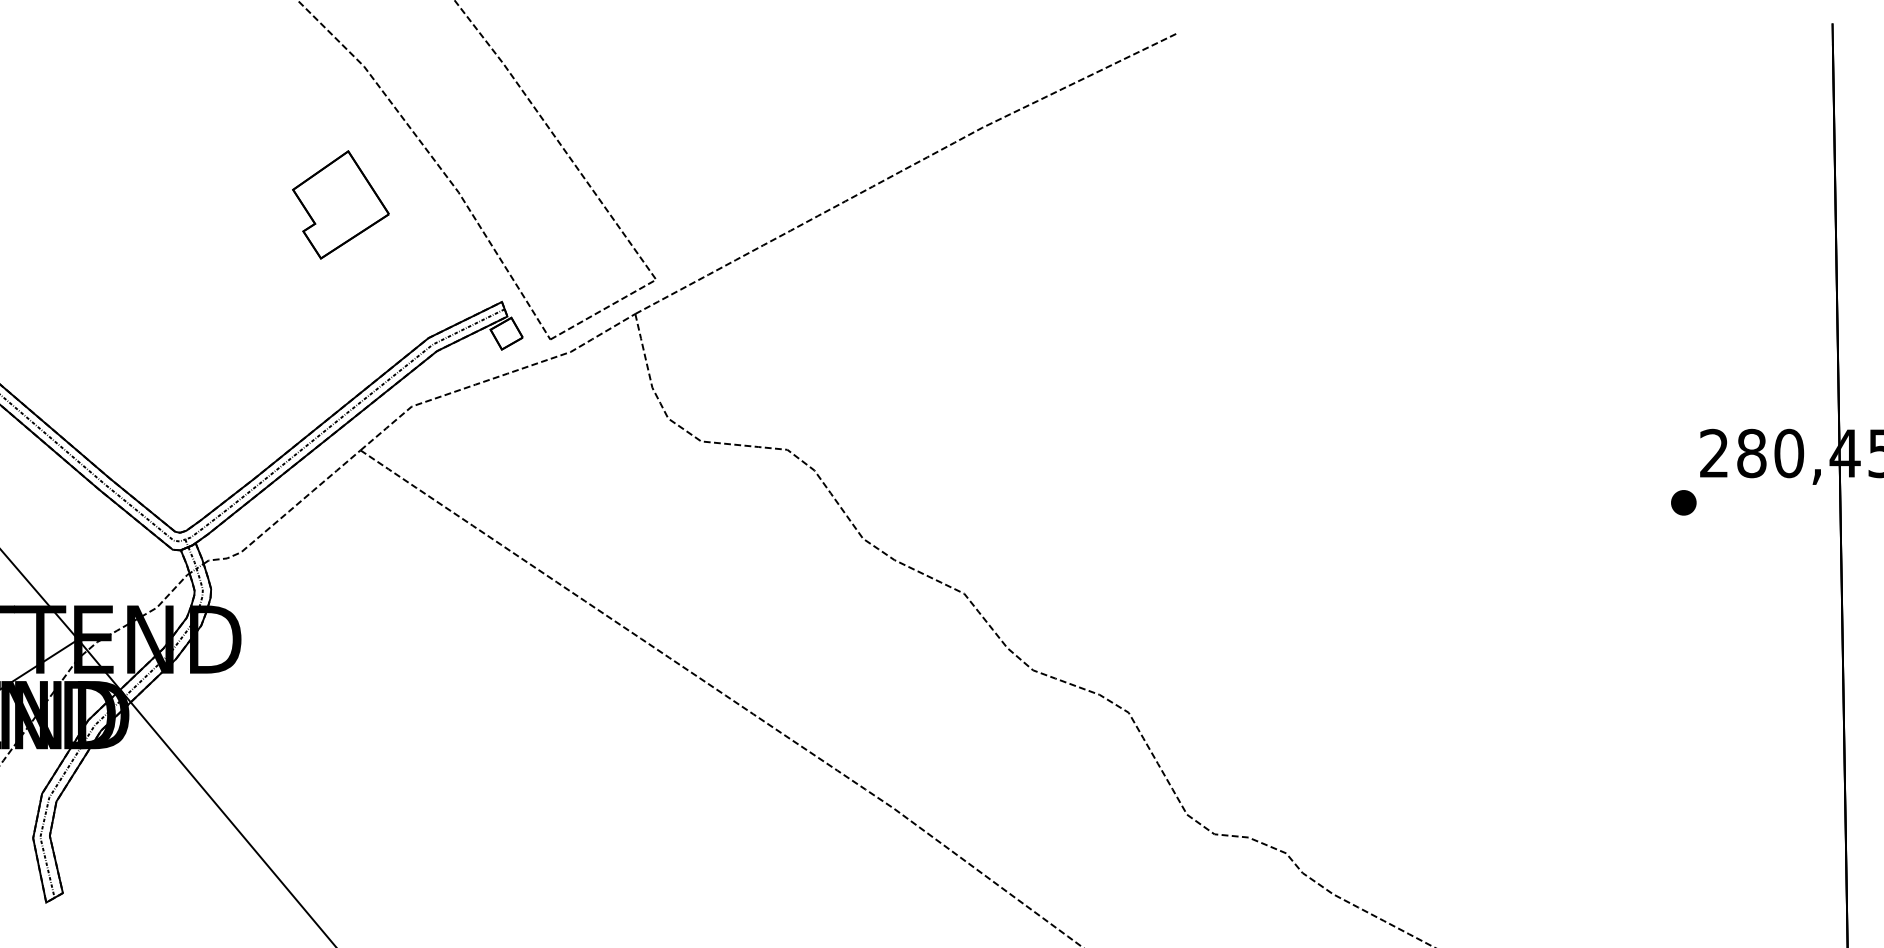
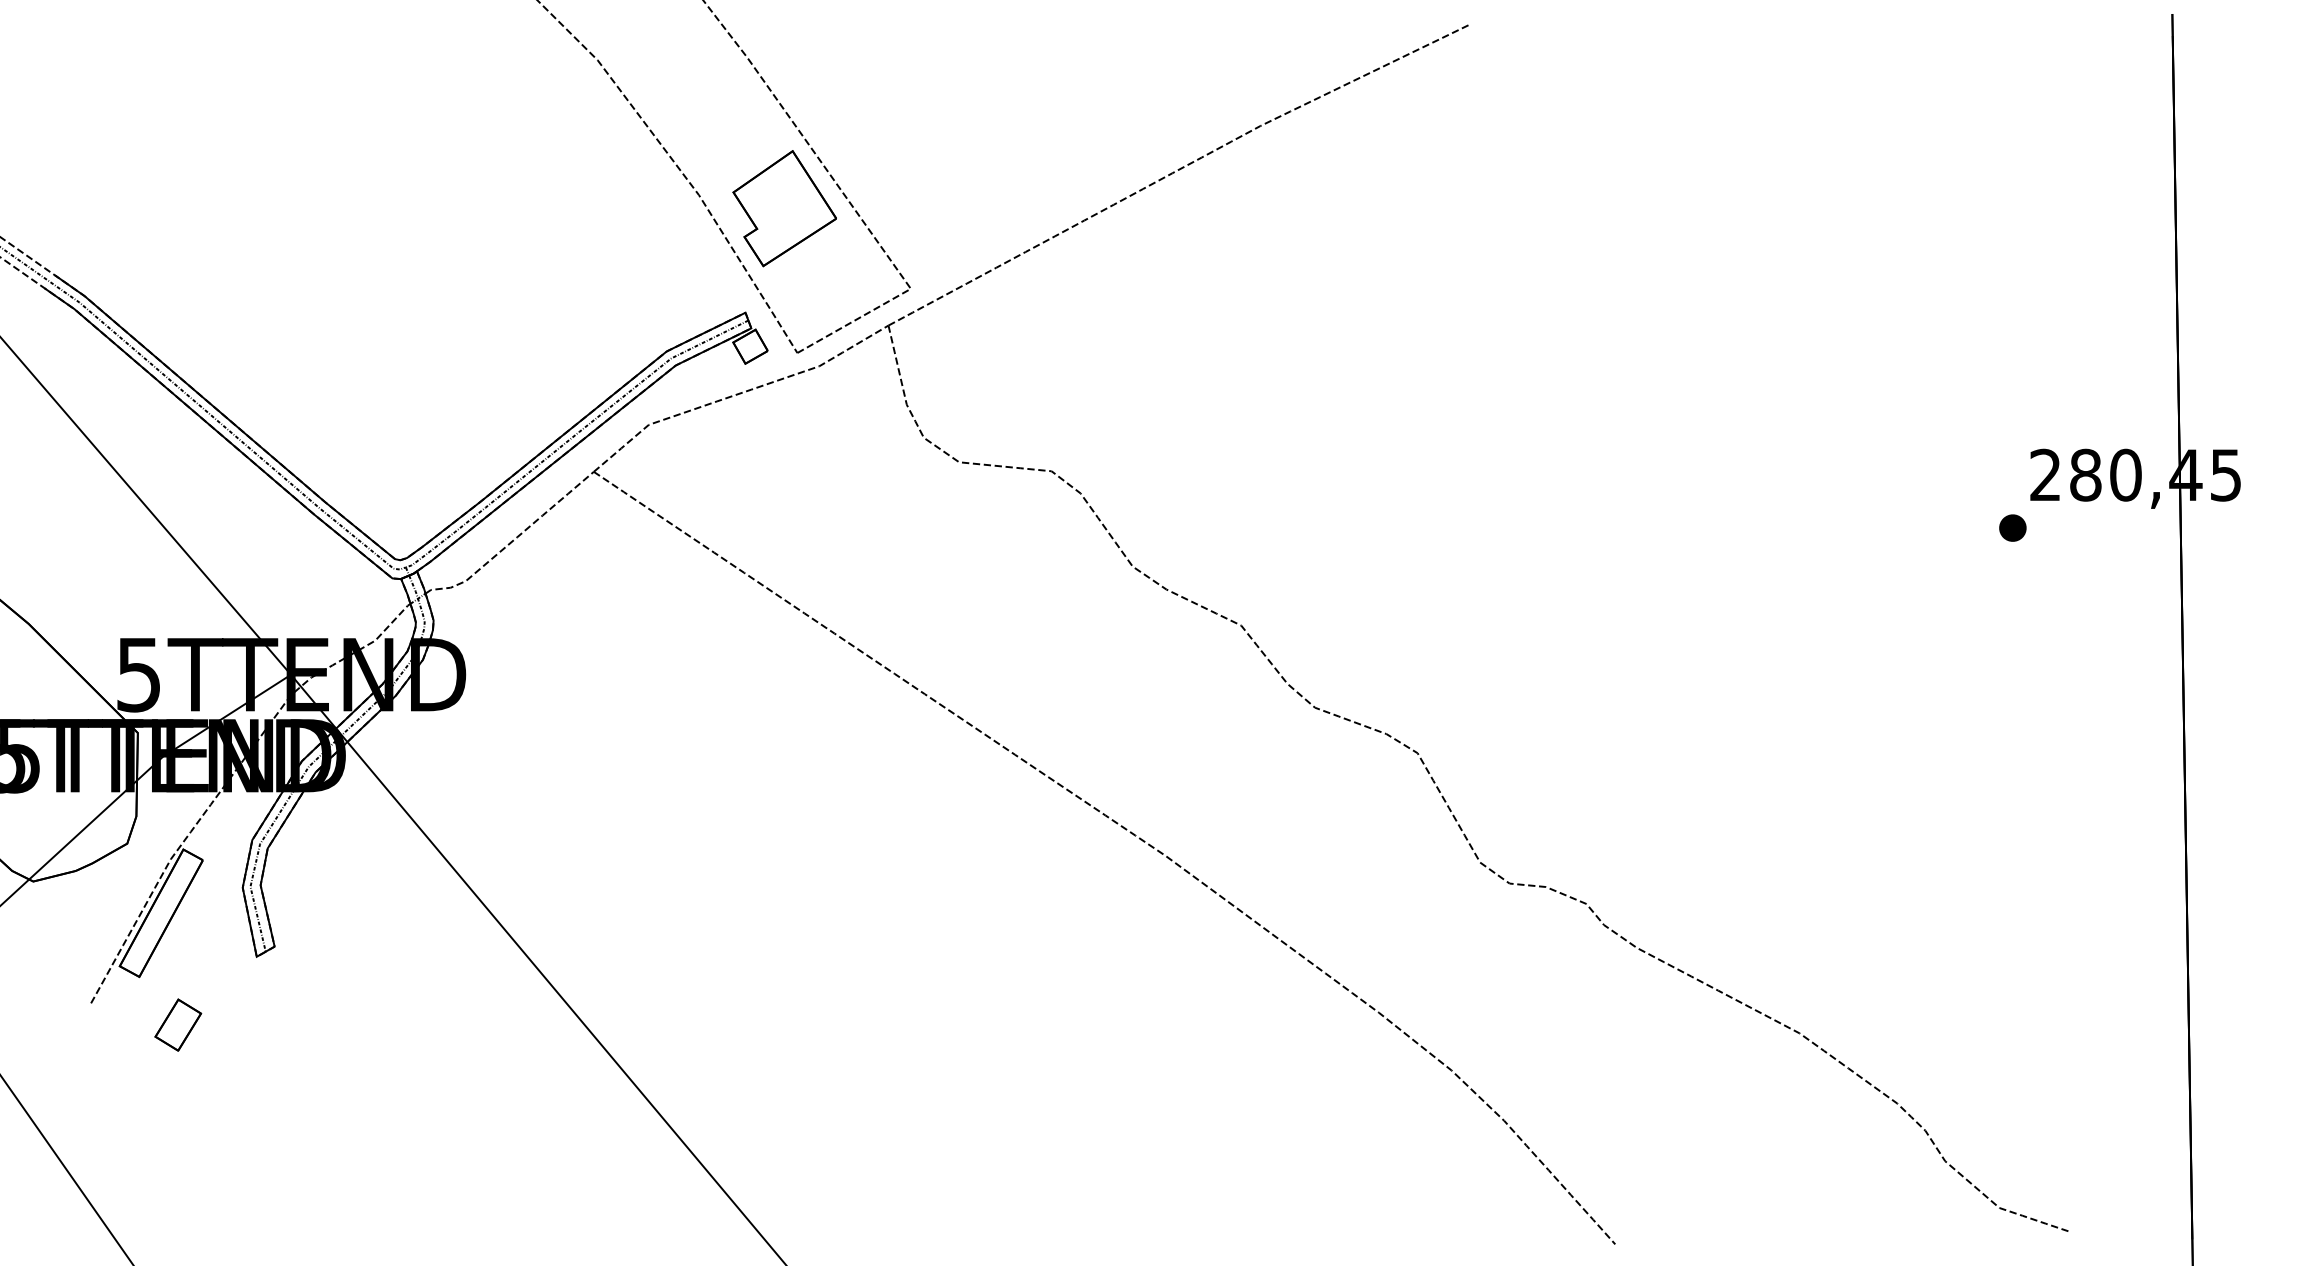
part: (340, 204) -> (784, 208), moved

